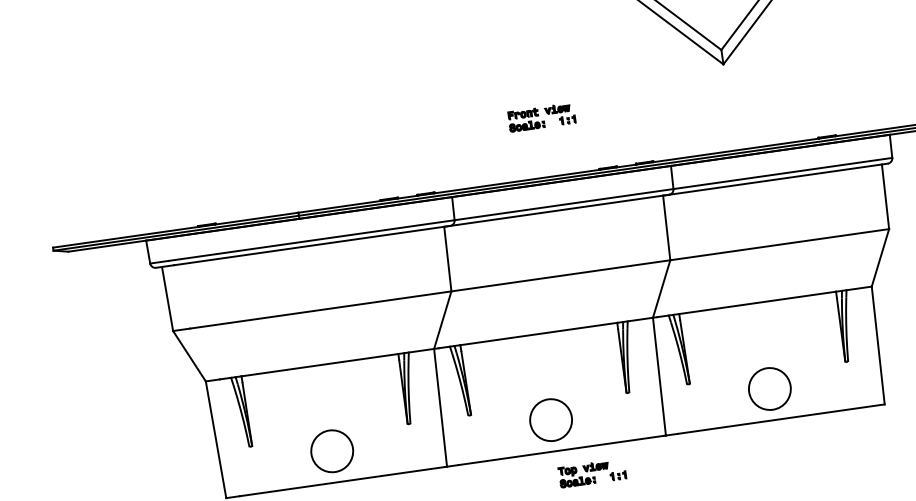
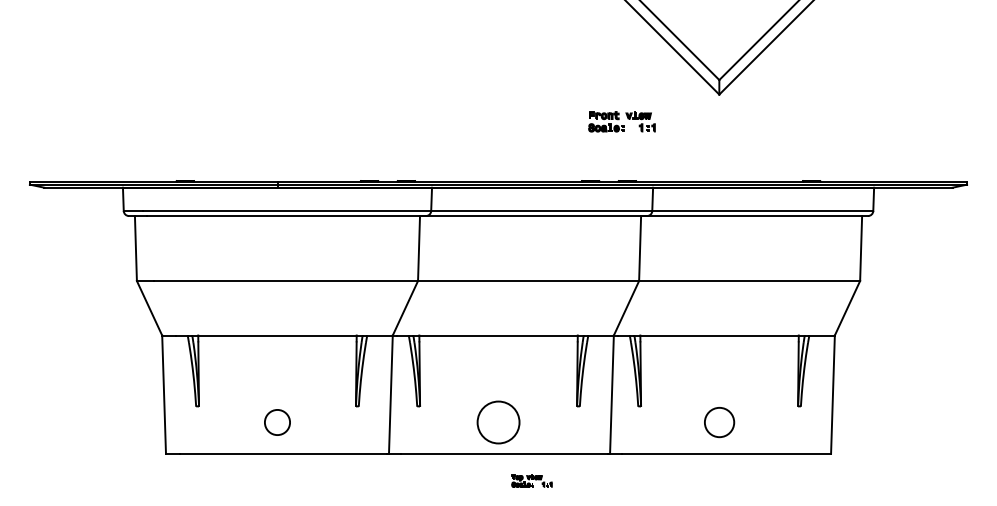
part: (541, 117) -> (621, 121), moved
circle: (769, 388) -> (719, 422), size x0.7
circle: (332, 451) -> (277, 422), size x0.6
part: (591, 472) -> (531, 480), size x0.6

